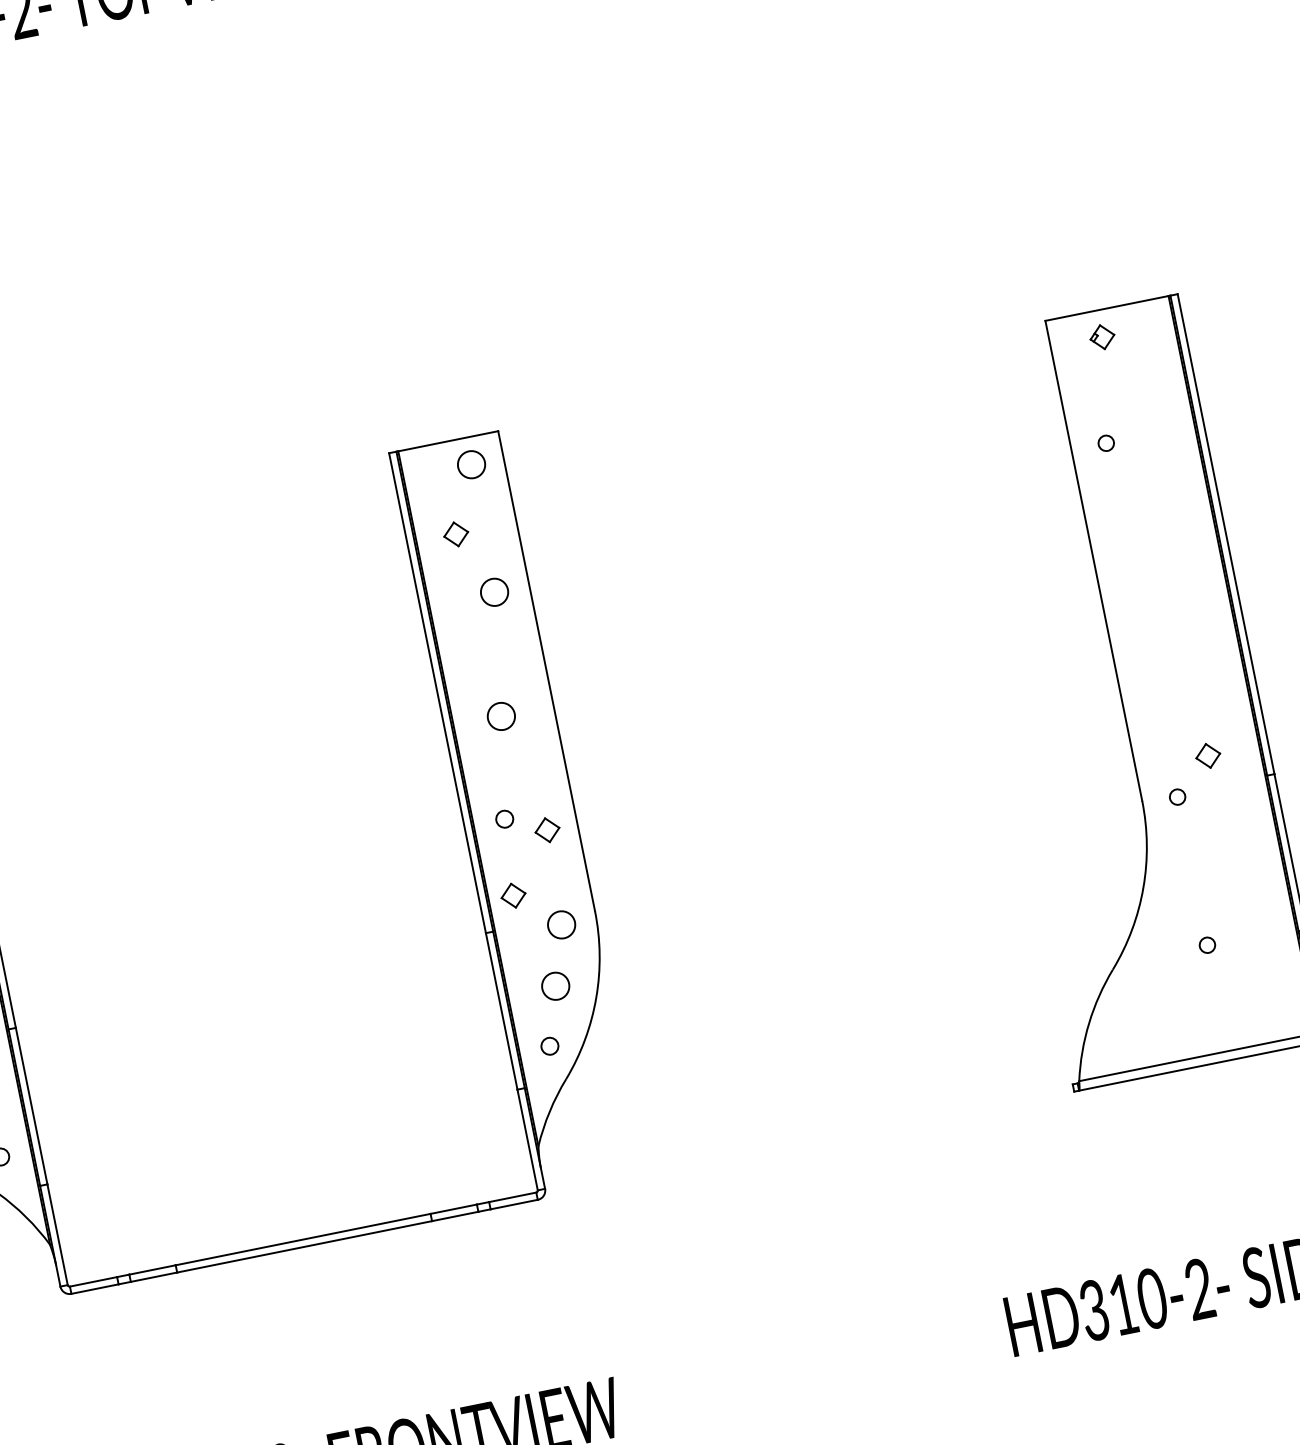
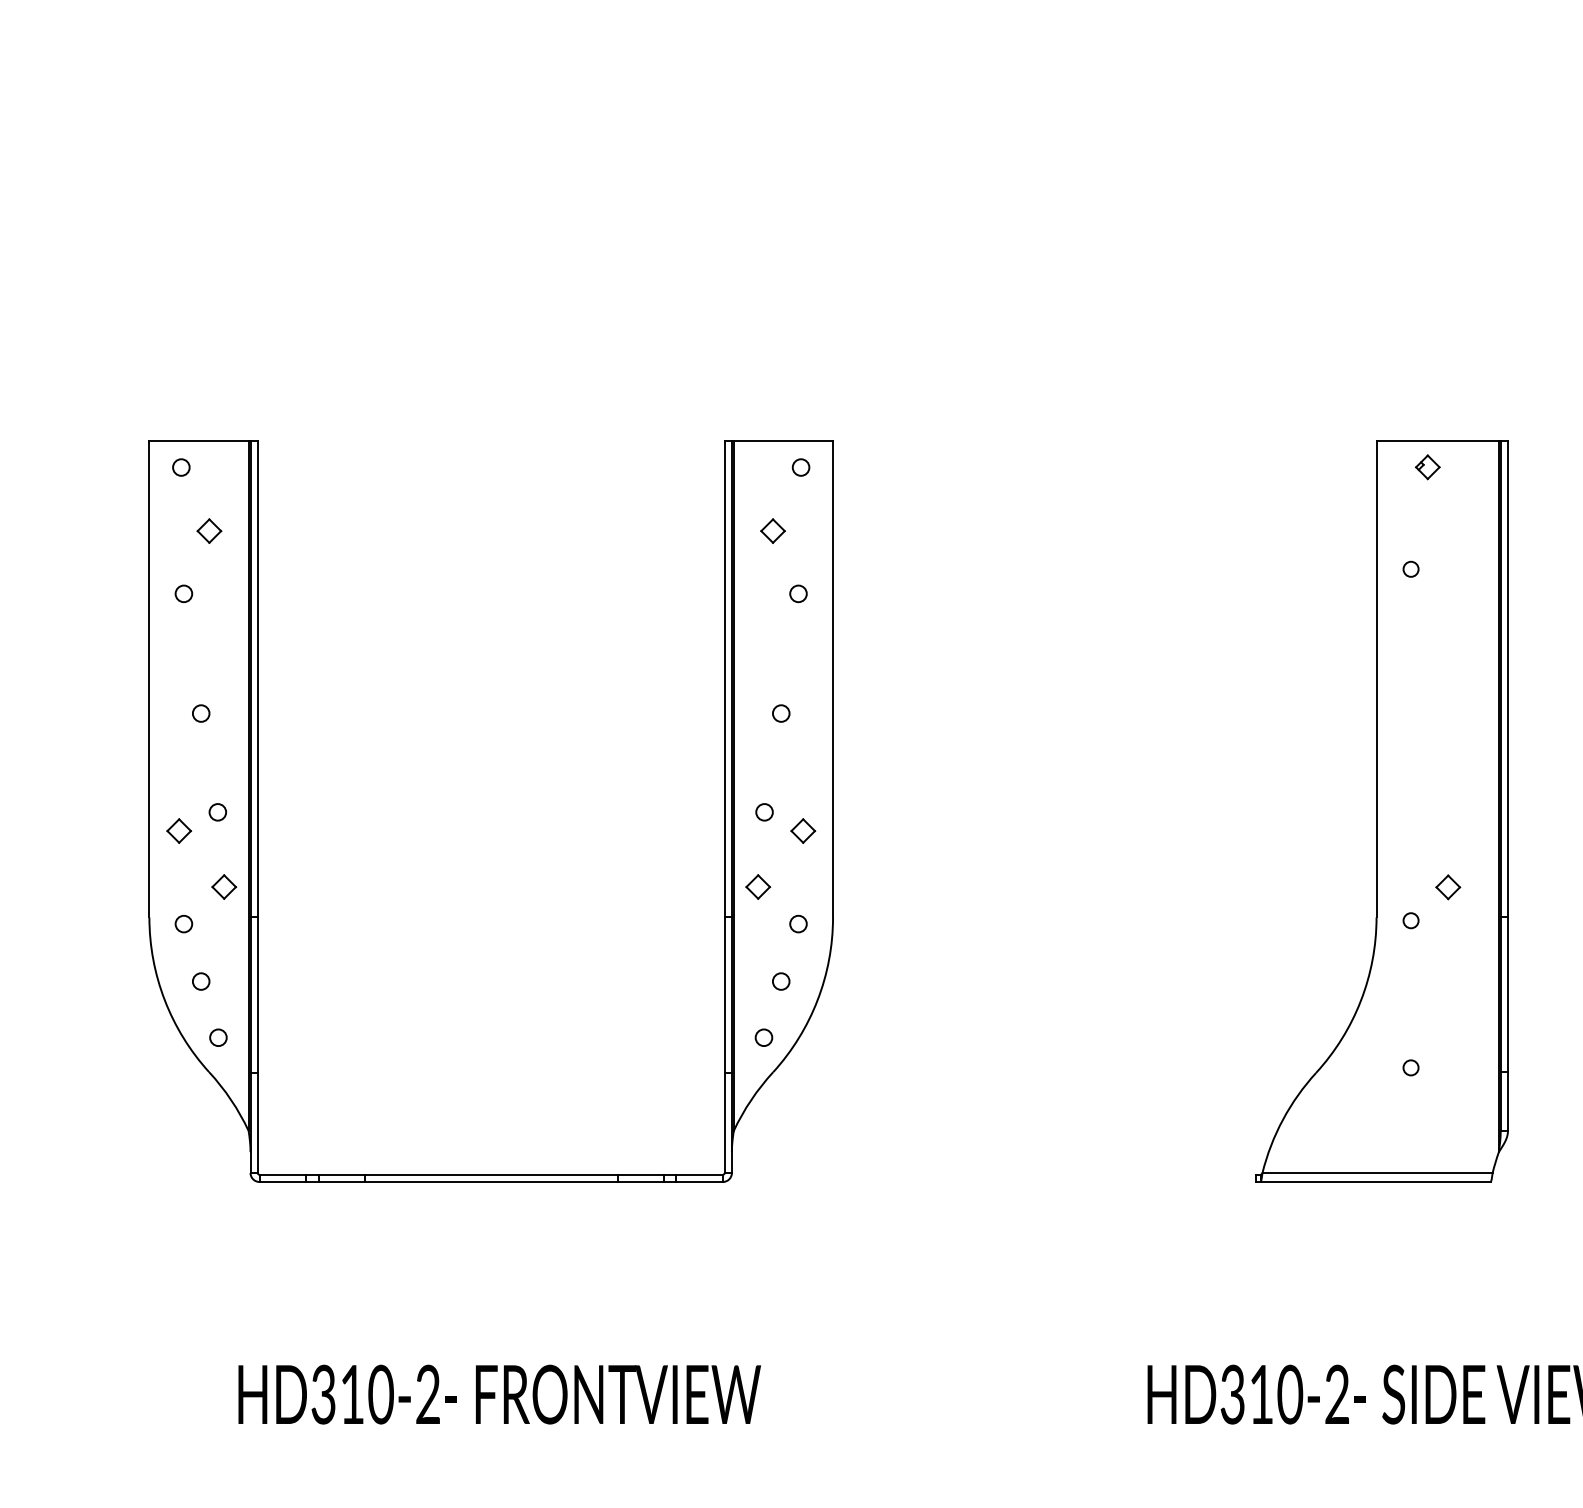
circle: (470, 464) -> (800, 467), size x0.62
circle: (494, 592) -> (798, 593), size x0.62
circle: (501, 716) -> (781, 713), size x0.62
circle: (561, 924) -> (798, 923), size x0.62
circle: (556, 986) -> (781, 981), size x0.62

